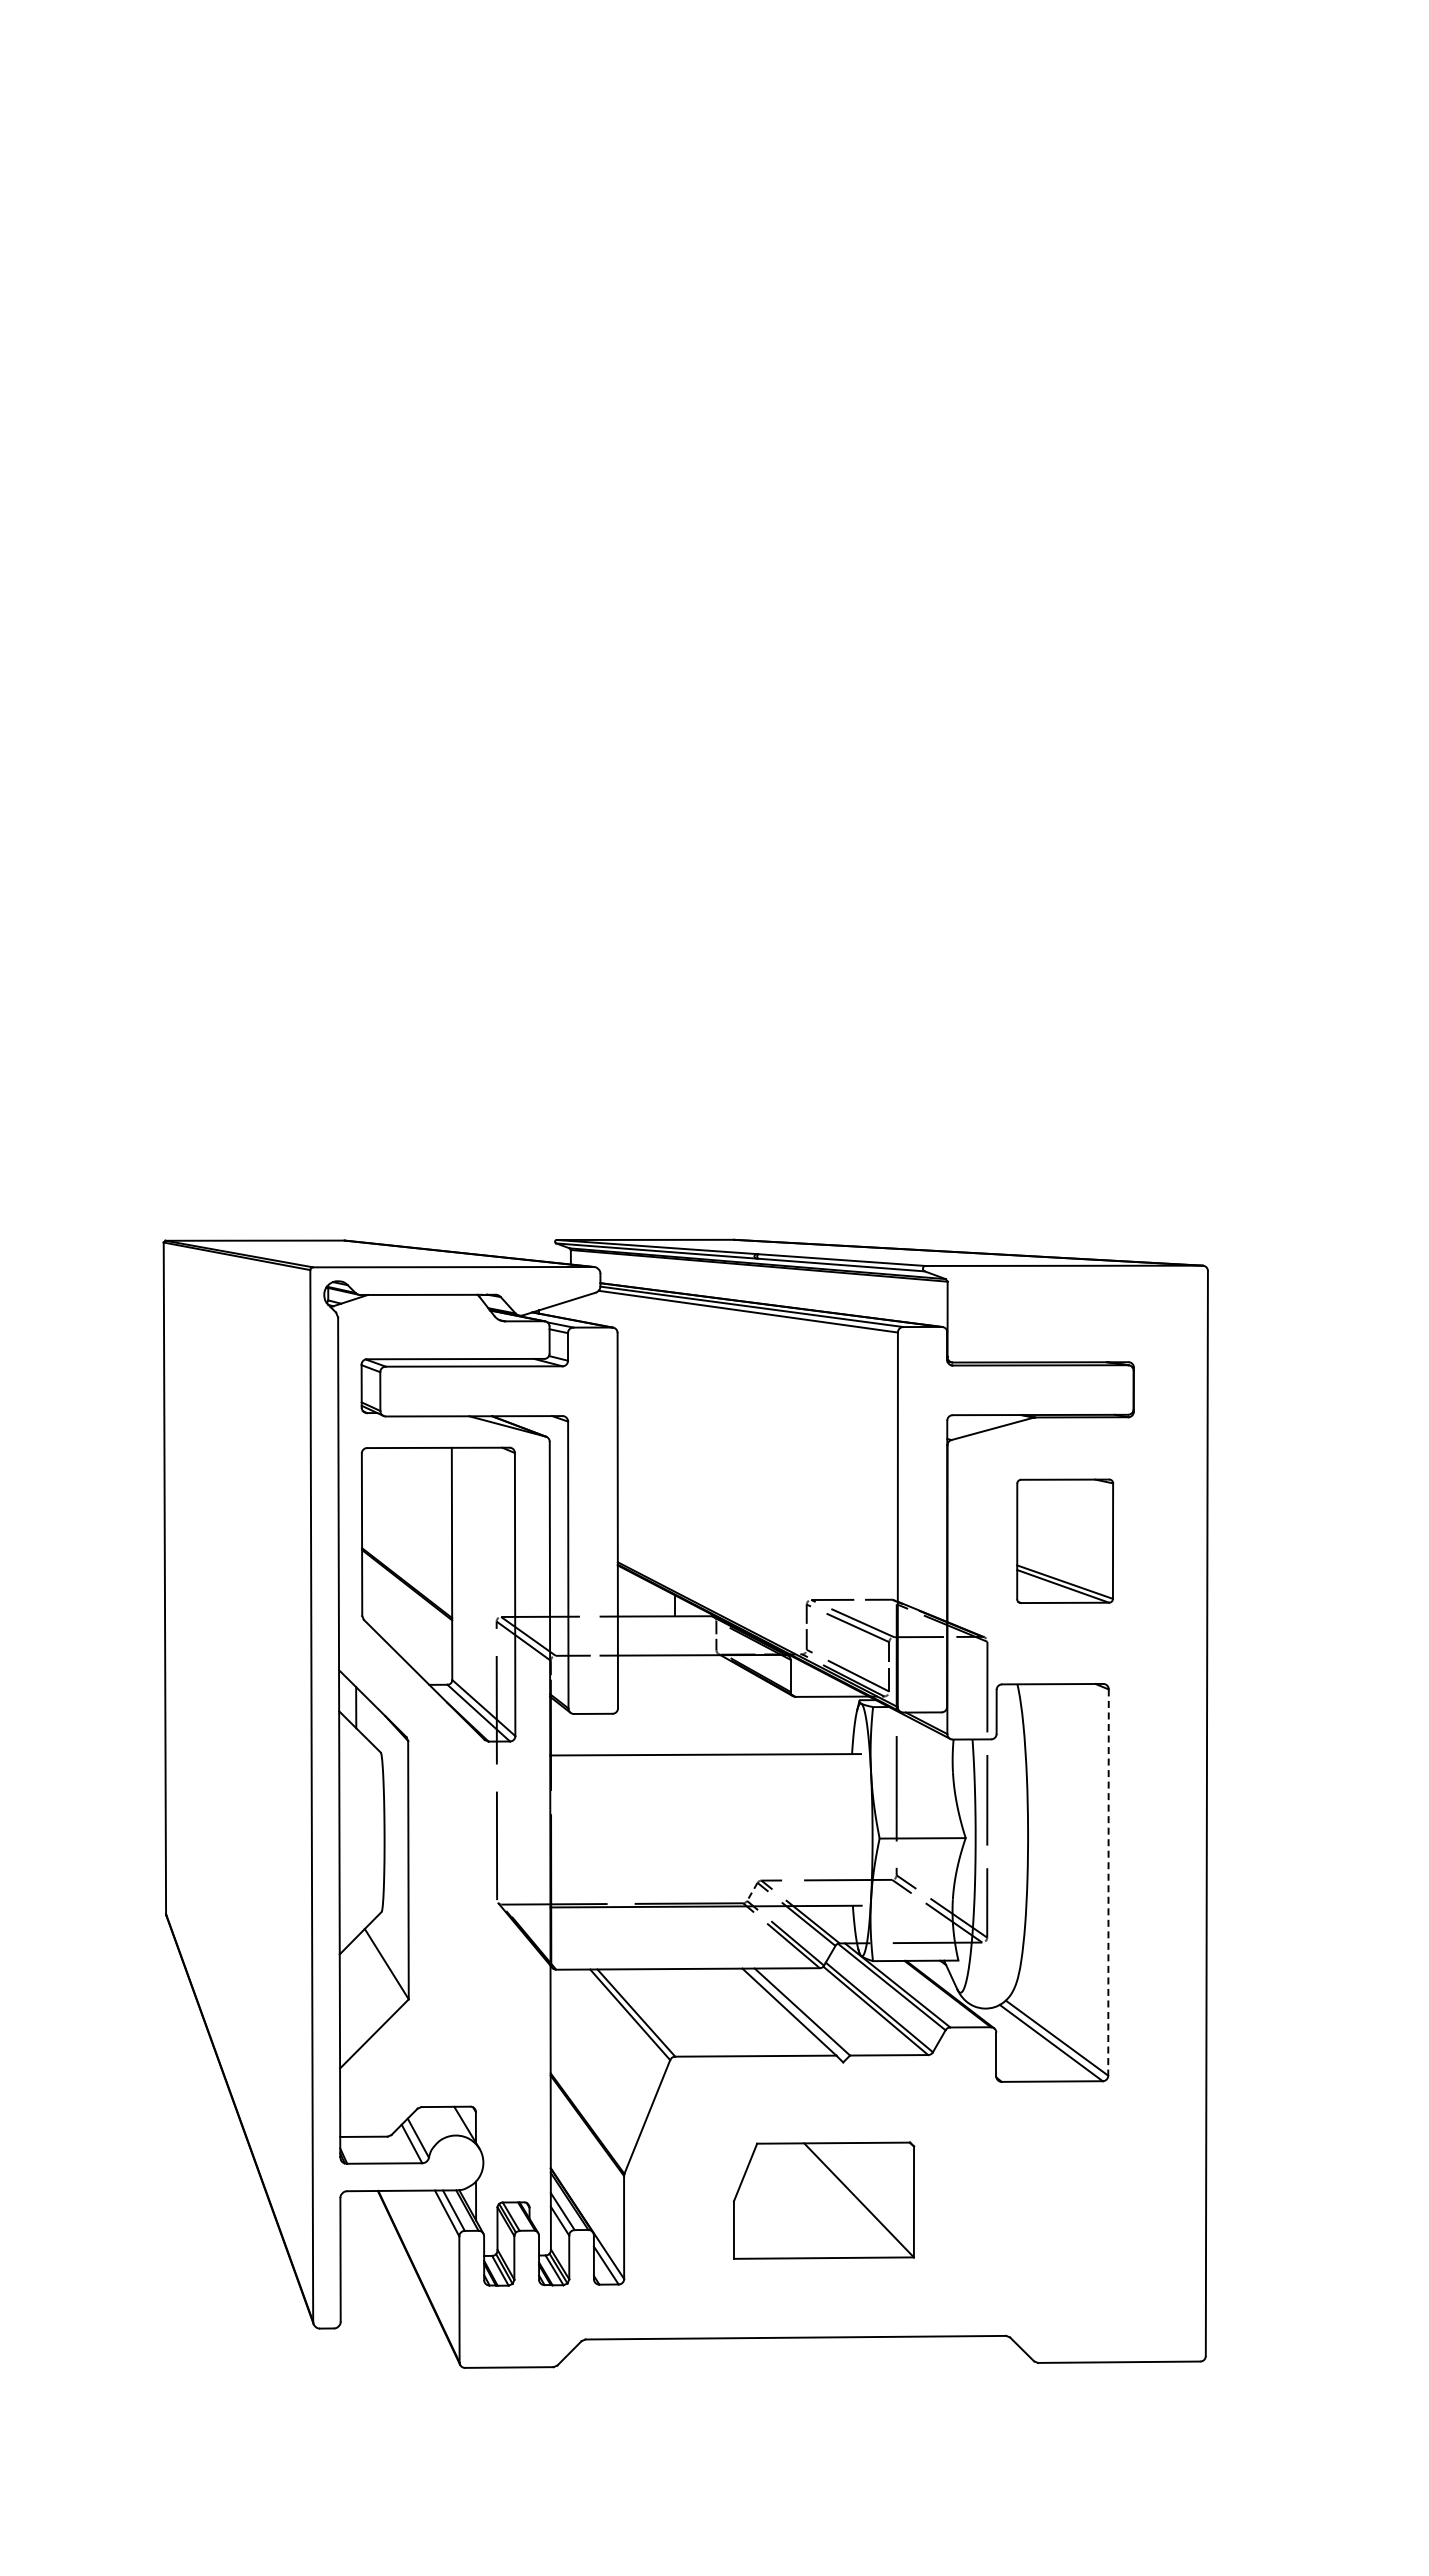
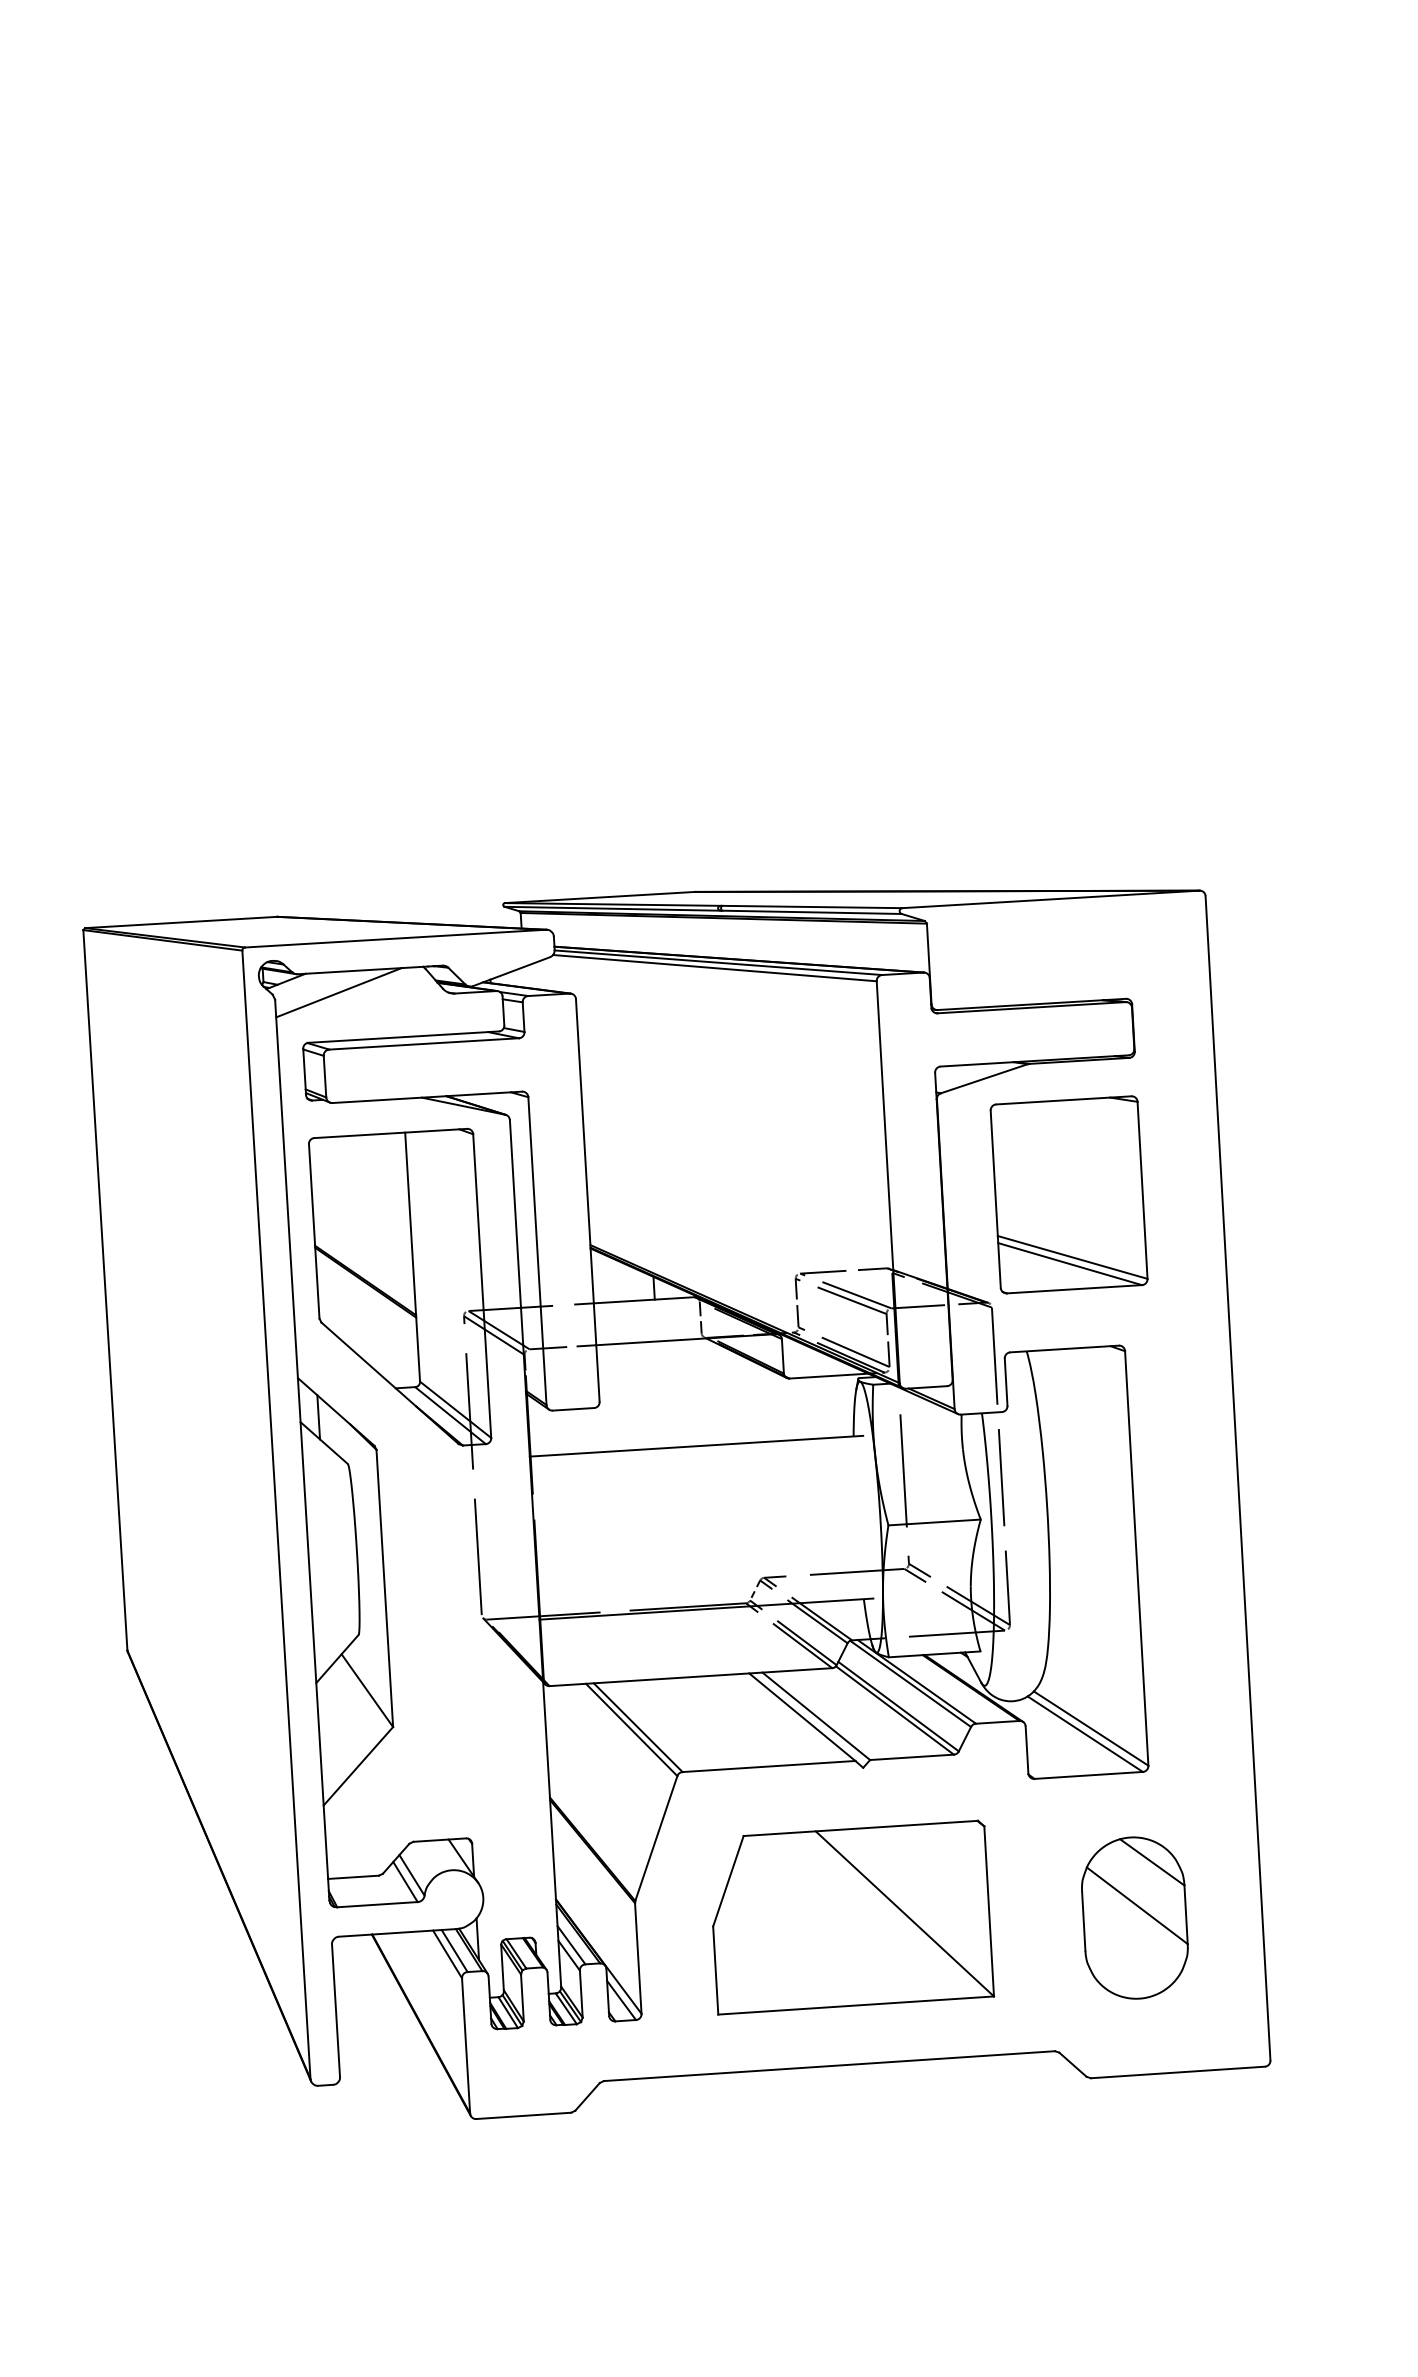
line: (397, 1313) -> (338, 991), added
part: (1064, 1541) -> (1068, 1195), size x1.43
line: (1108, 1883) -> (1136, 1559), dashed -> solid
part: (823, 2200) -> (850, 1917), size x1.43
part: (1087, 2216) -> (1134, 1918), added

